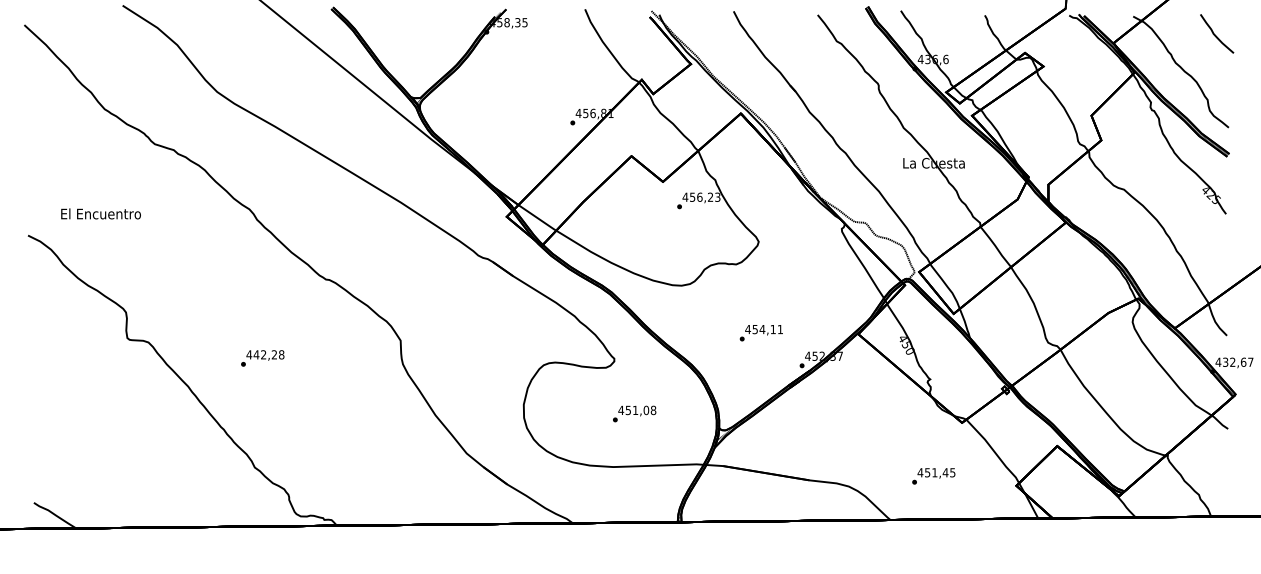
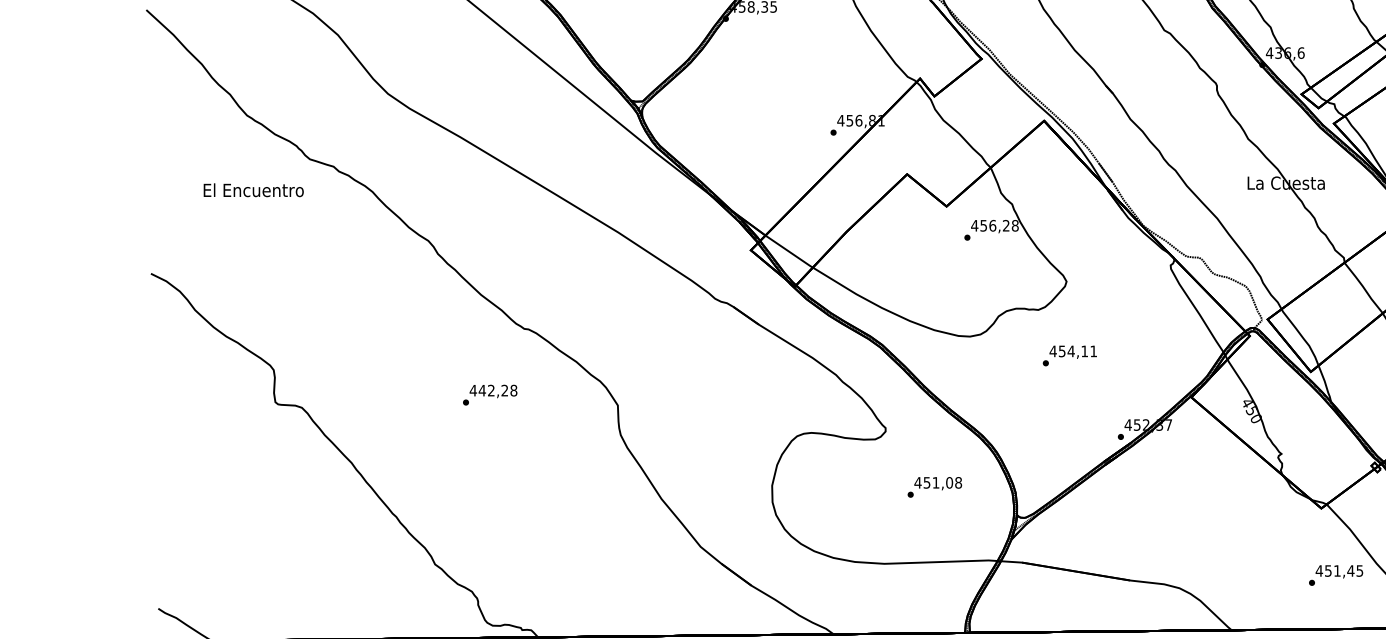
text: (717, 196) -> (1014, 224), 456,23 -> 456,28
text: (100, 213) -> (253, 189), moved
text: (760, 333) -> (1068, 356), moved
text: (262, 358) -> (489, 395), moved
text: (634, 413) -> (934, 486), moved
text: (933, 476) -> (1335, 575), moved

